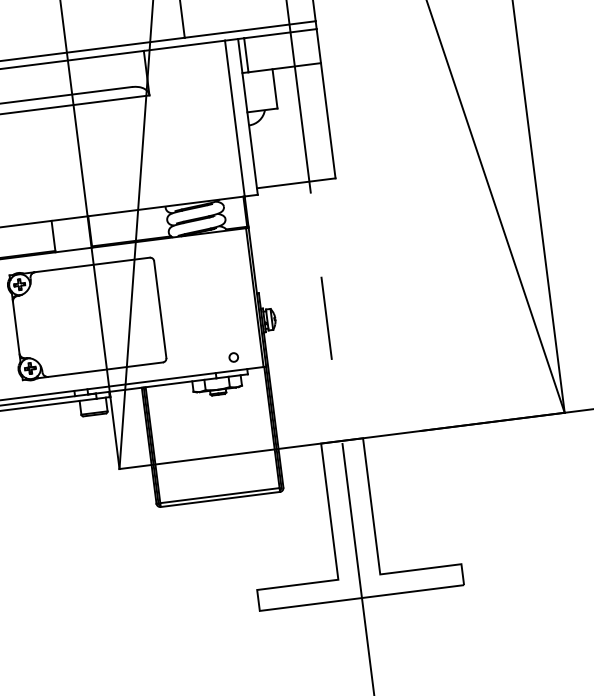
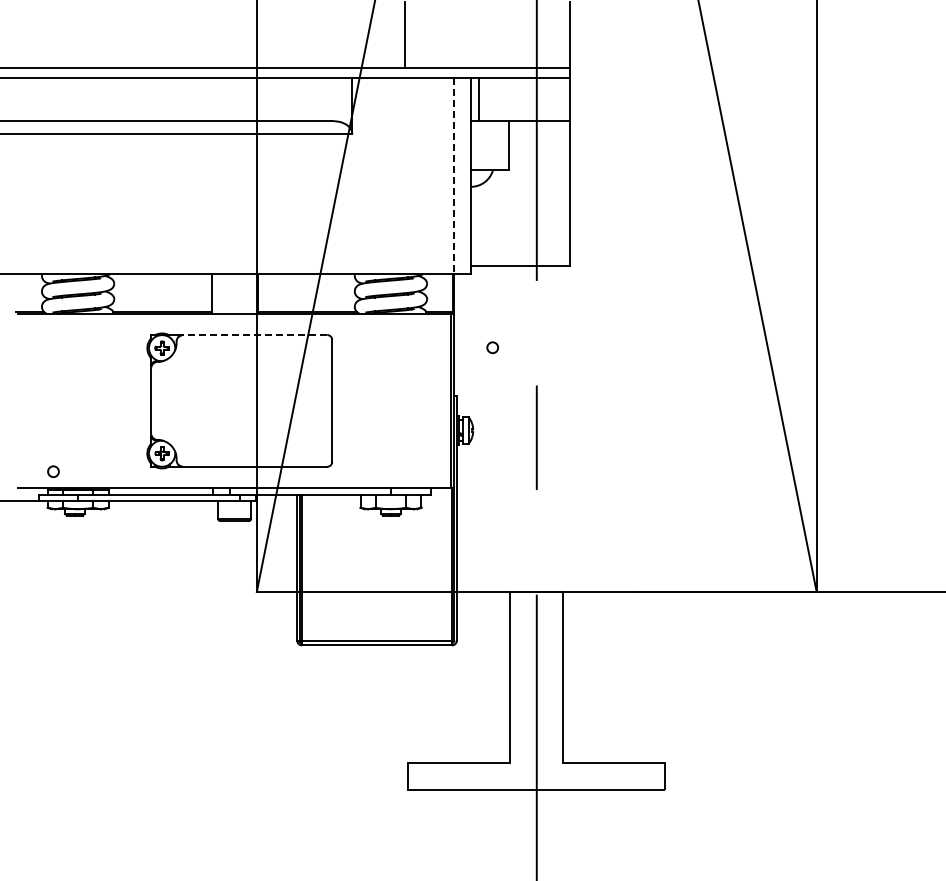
line: (234, 118) -> (454, 176), solid -> dashed
line: (91, 265) -> (254, 335), solid -> dashed
circle: (233, 357) -> (492, 347), moved

